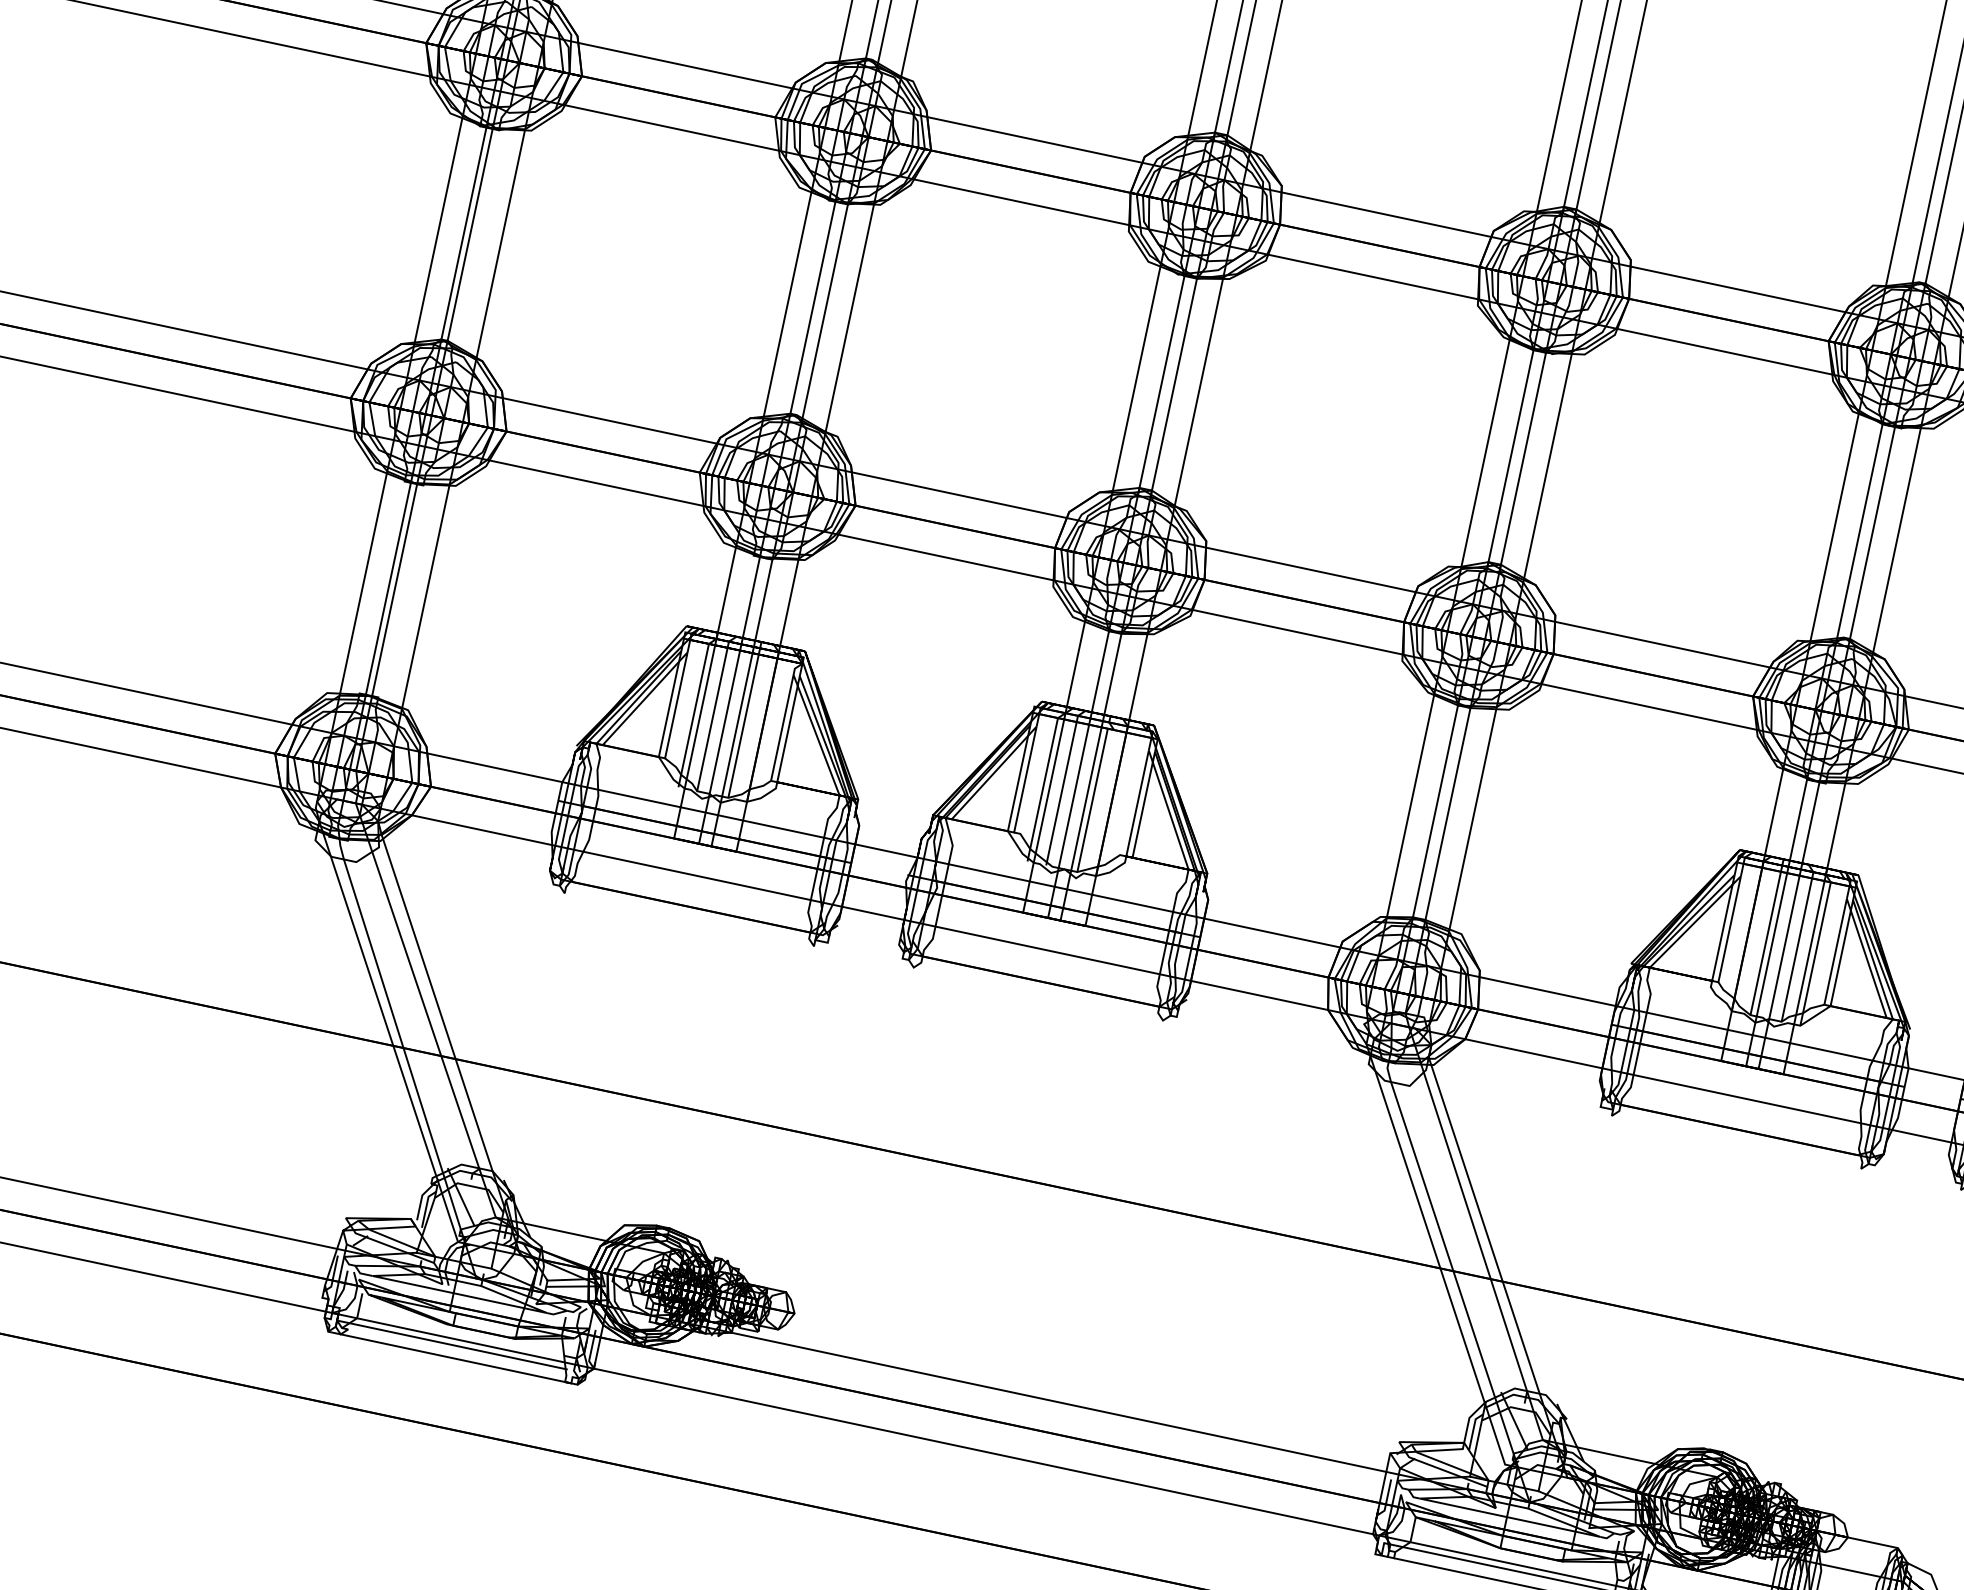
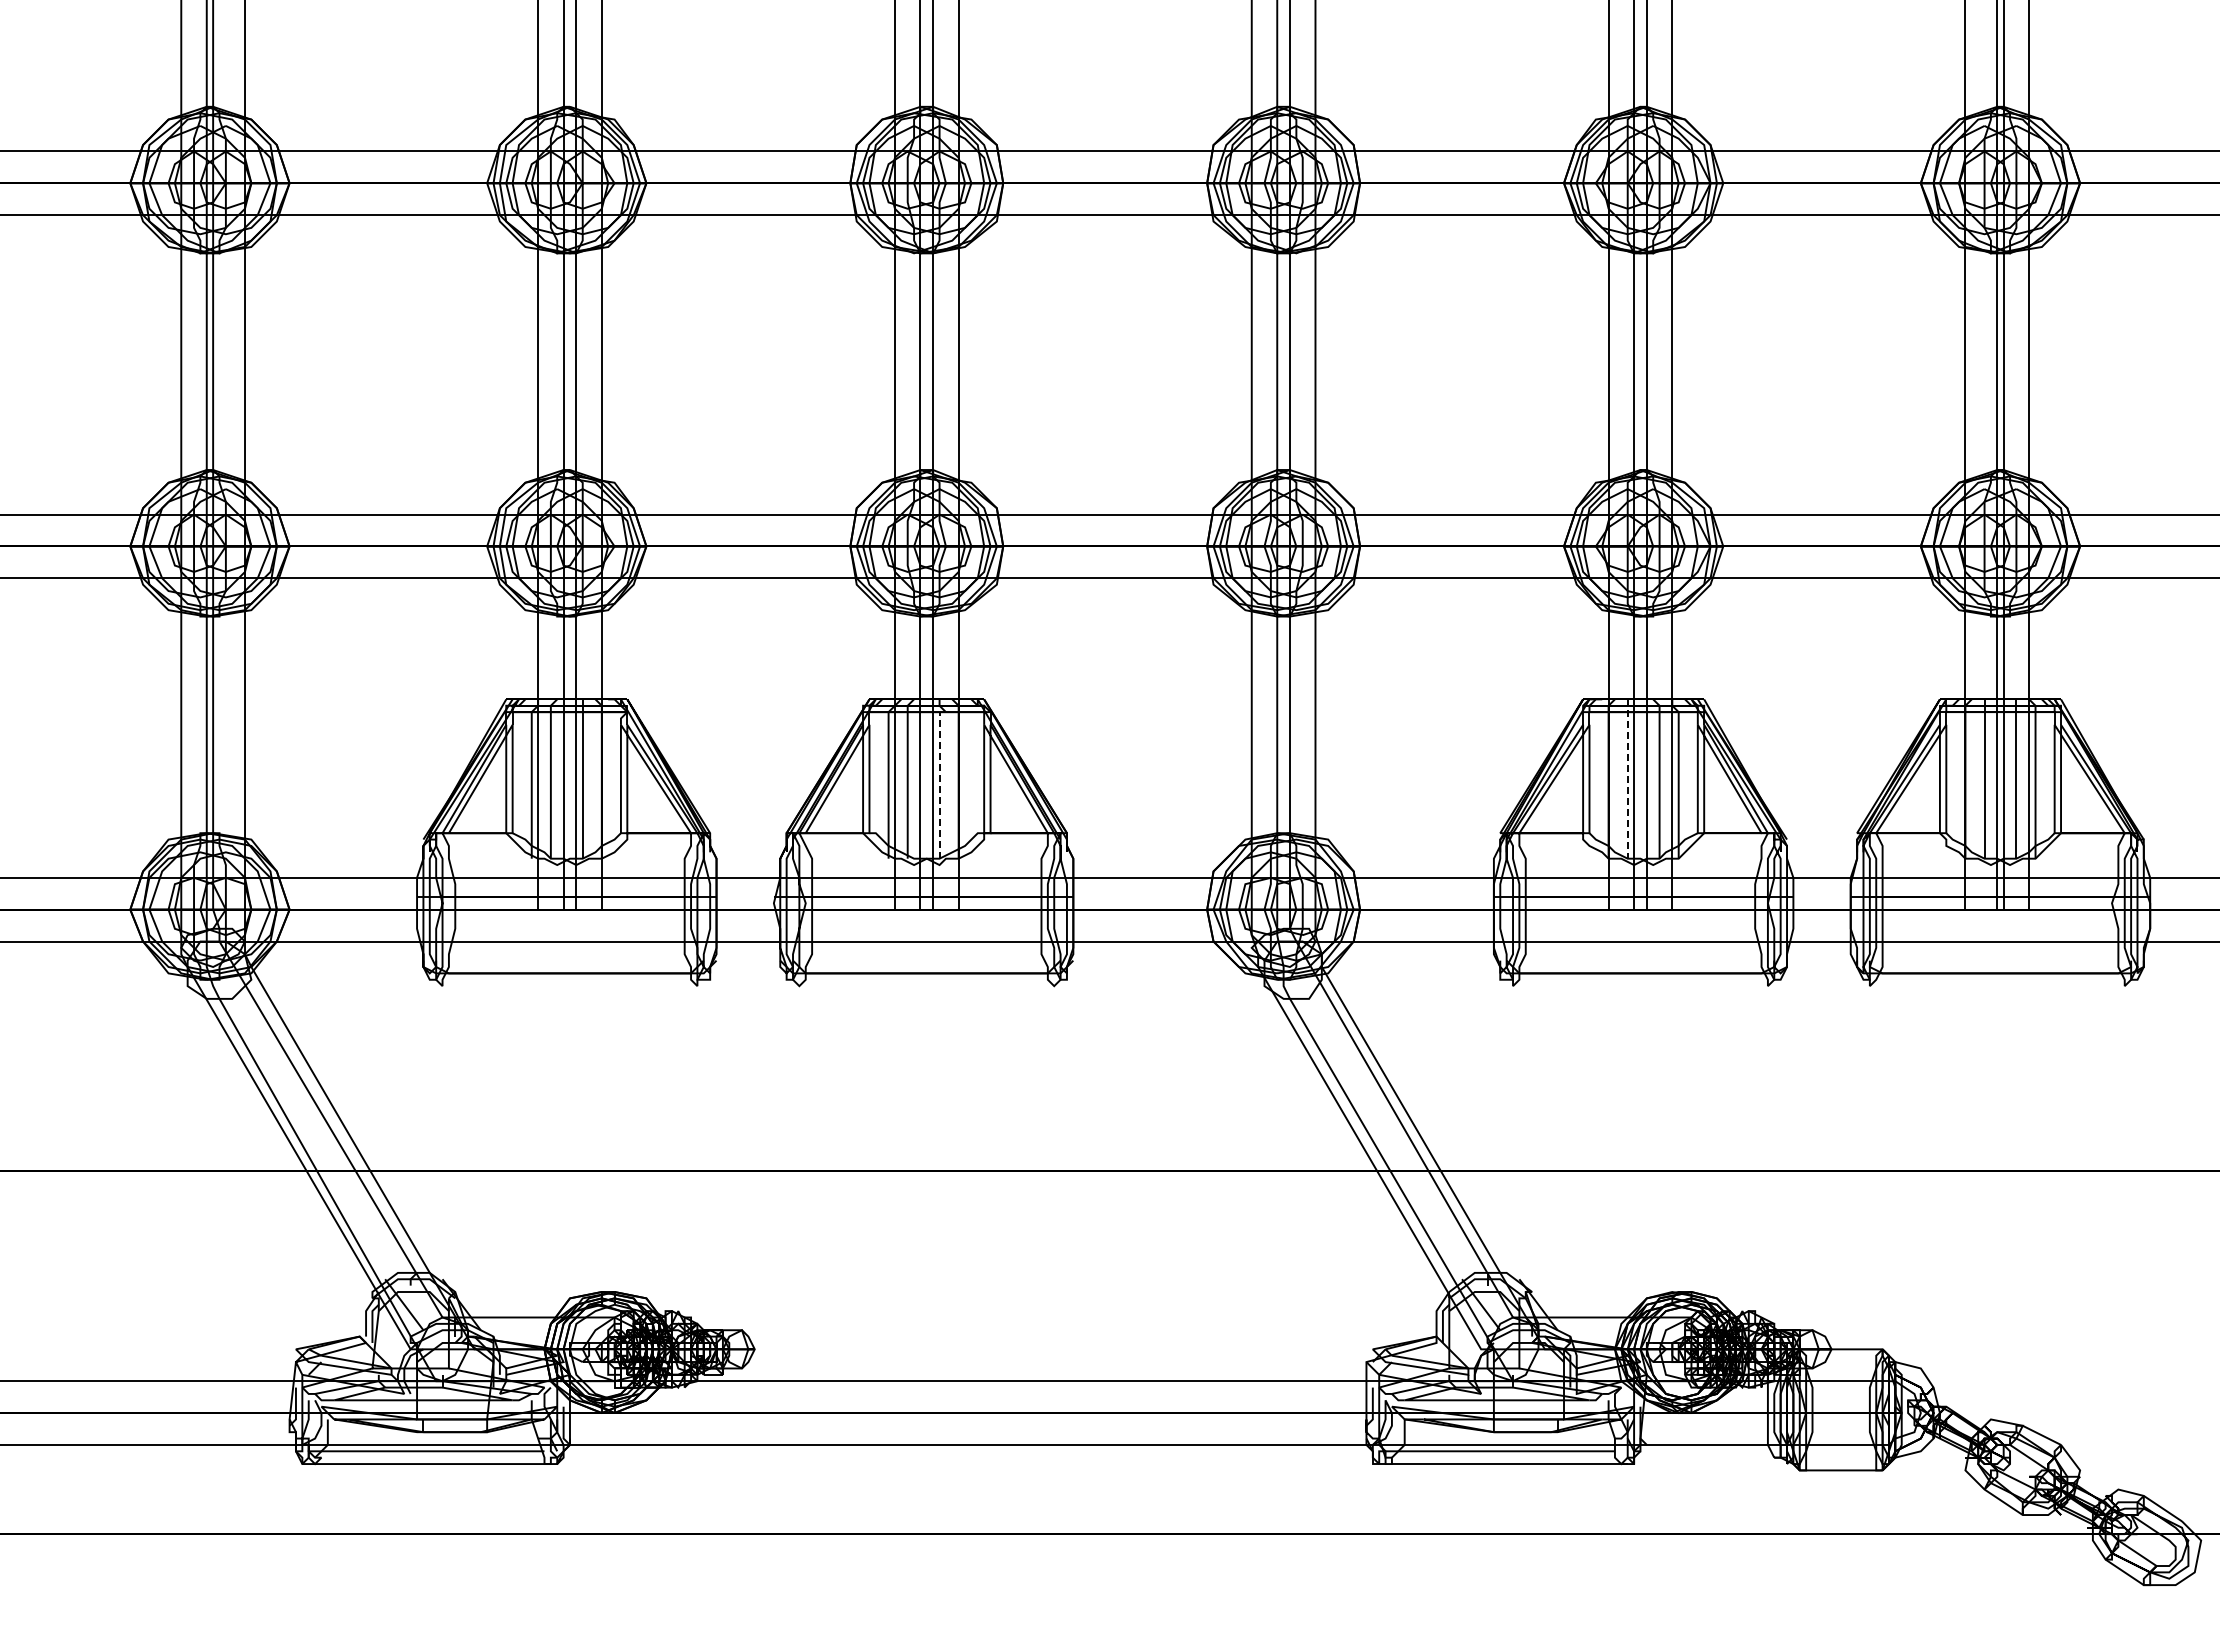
line: (1092, 799) -> (939, 784), solid -> dashed
line: (1767, 935) -> (1627, 777), solid -> dashed

